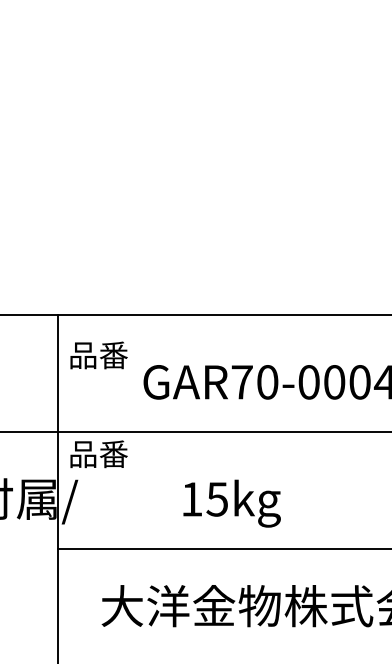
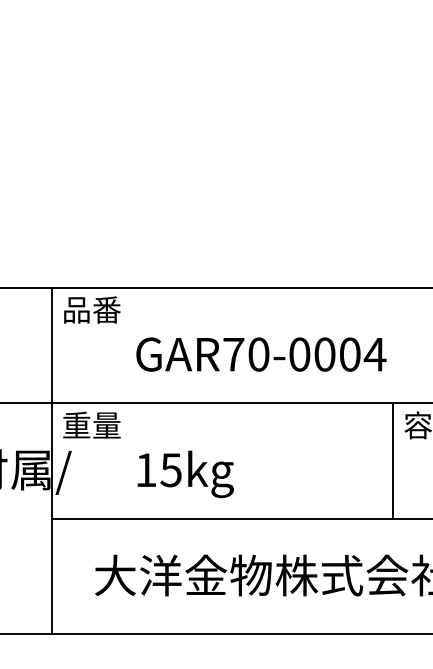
text: (99, 354) -> (92, 309), moved
text: (98, 454) -> (91, 425), 品番 -> 重量
text: (231, 503) -> (185, 474), moved

